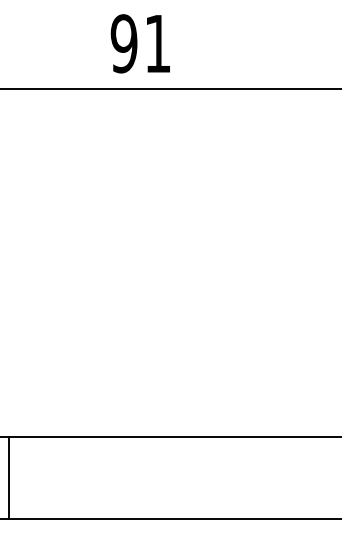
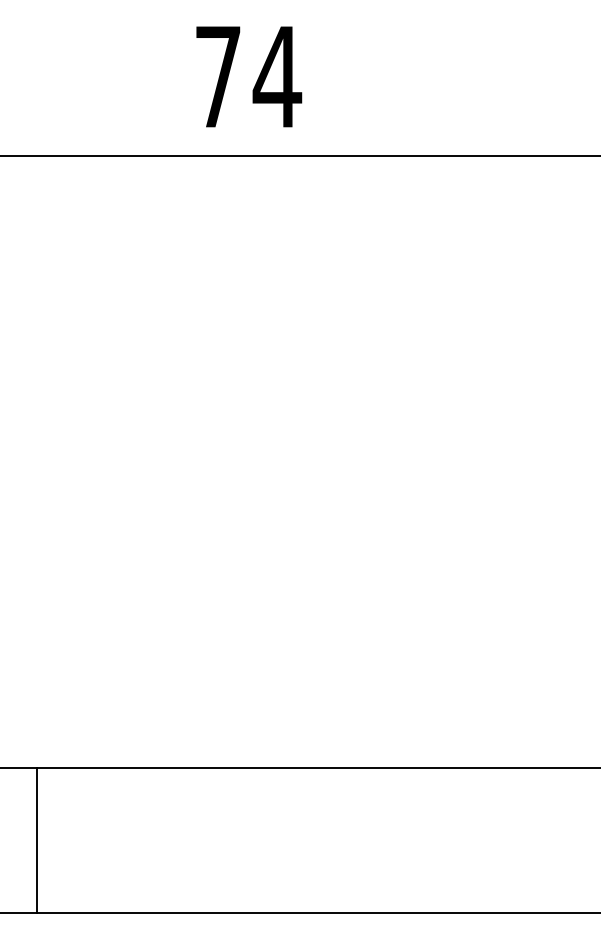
text: (140, 43) -> (246, 76), 91 -> 74
line: (9, 477) -> (37, 838), moved

